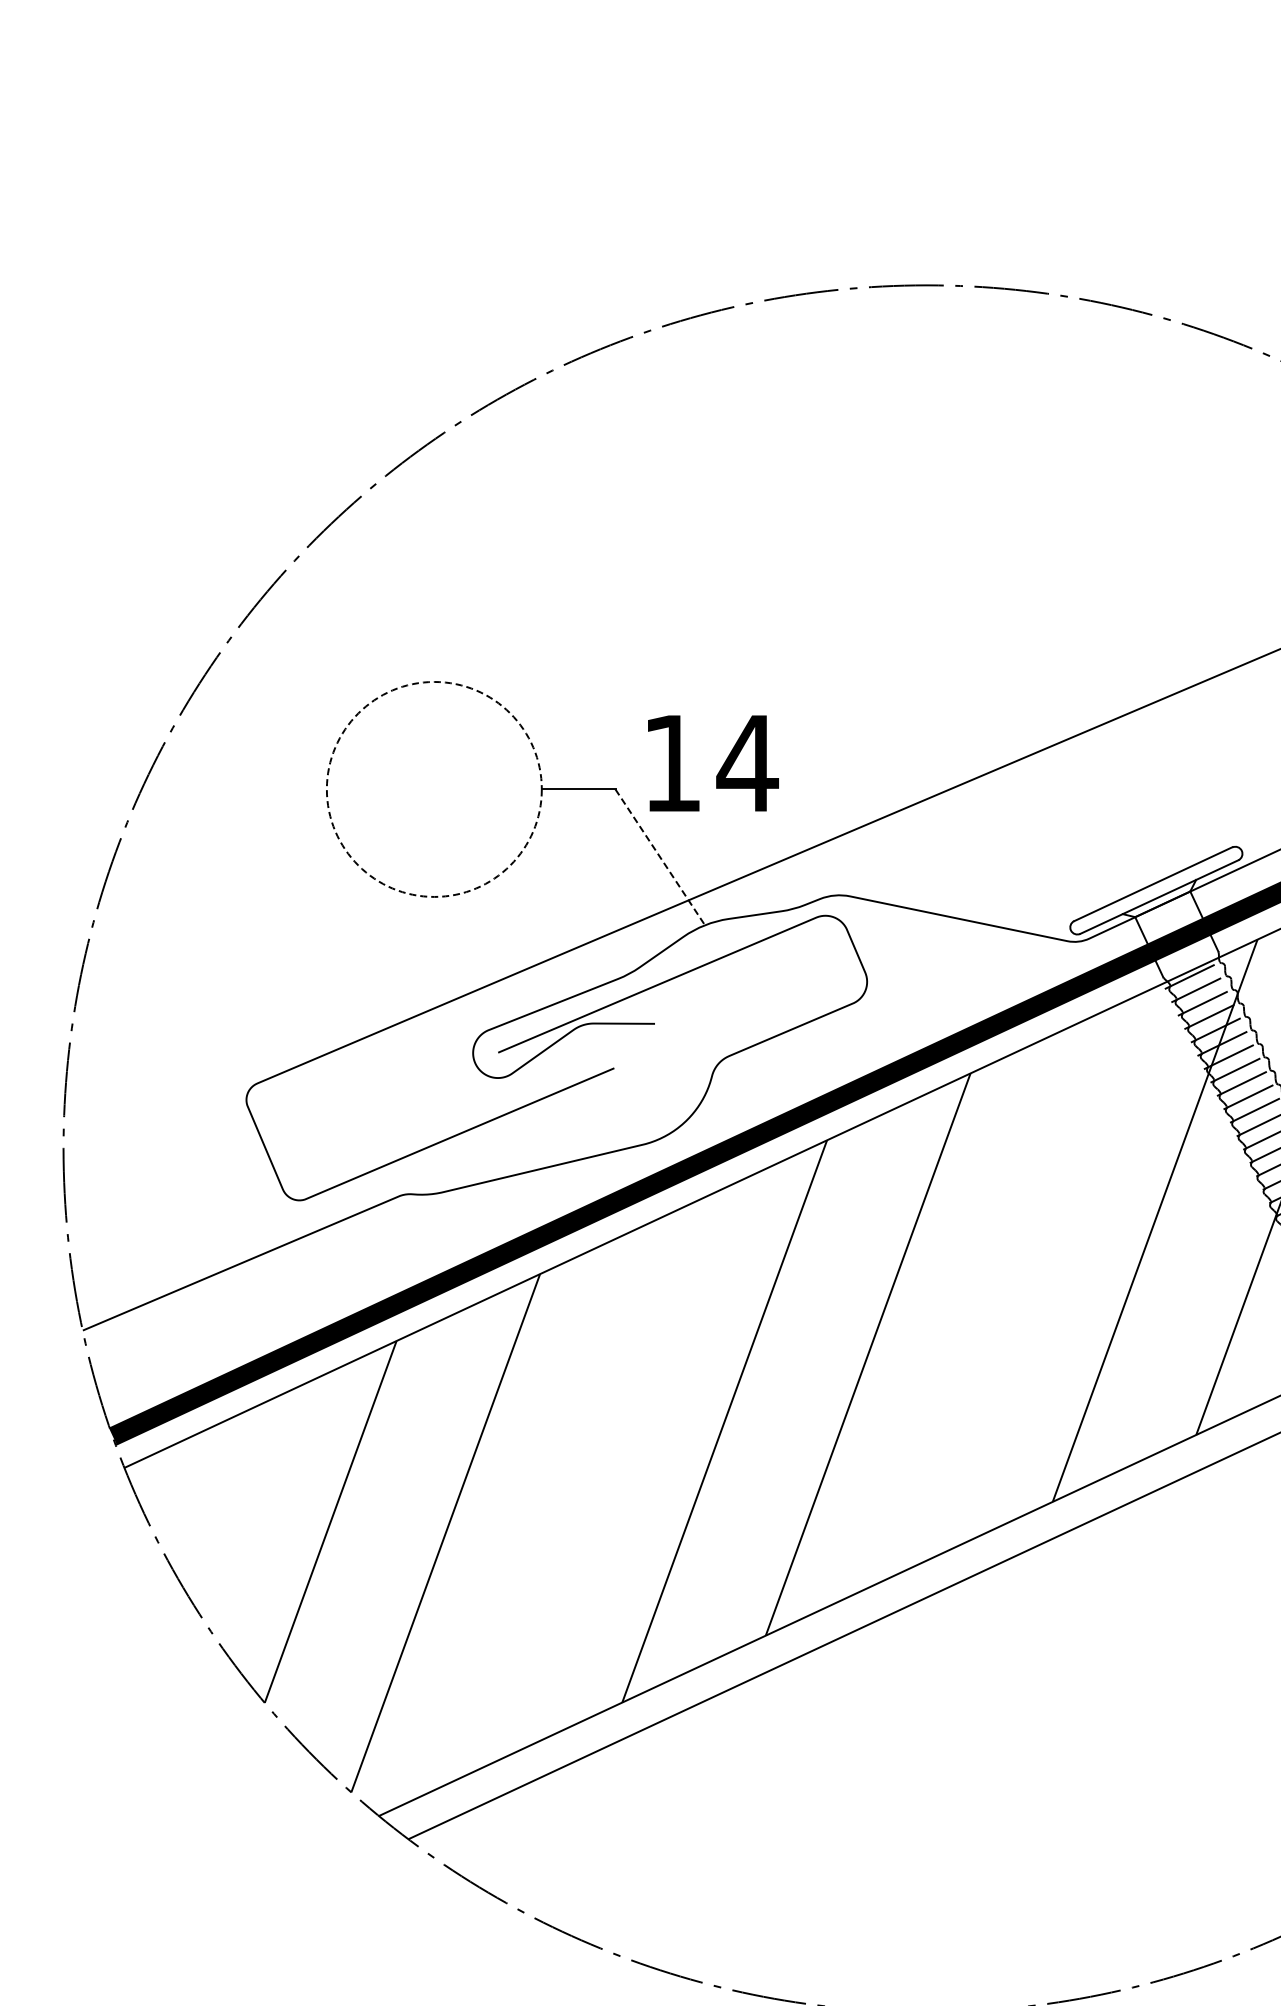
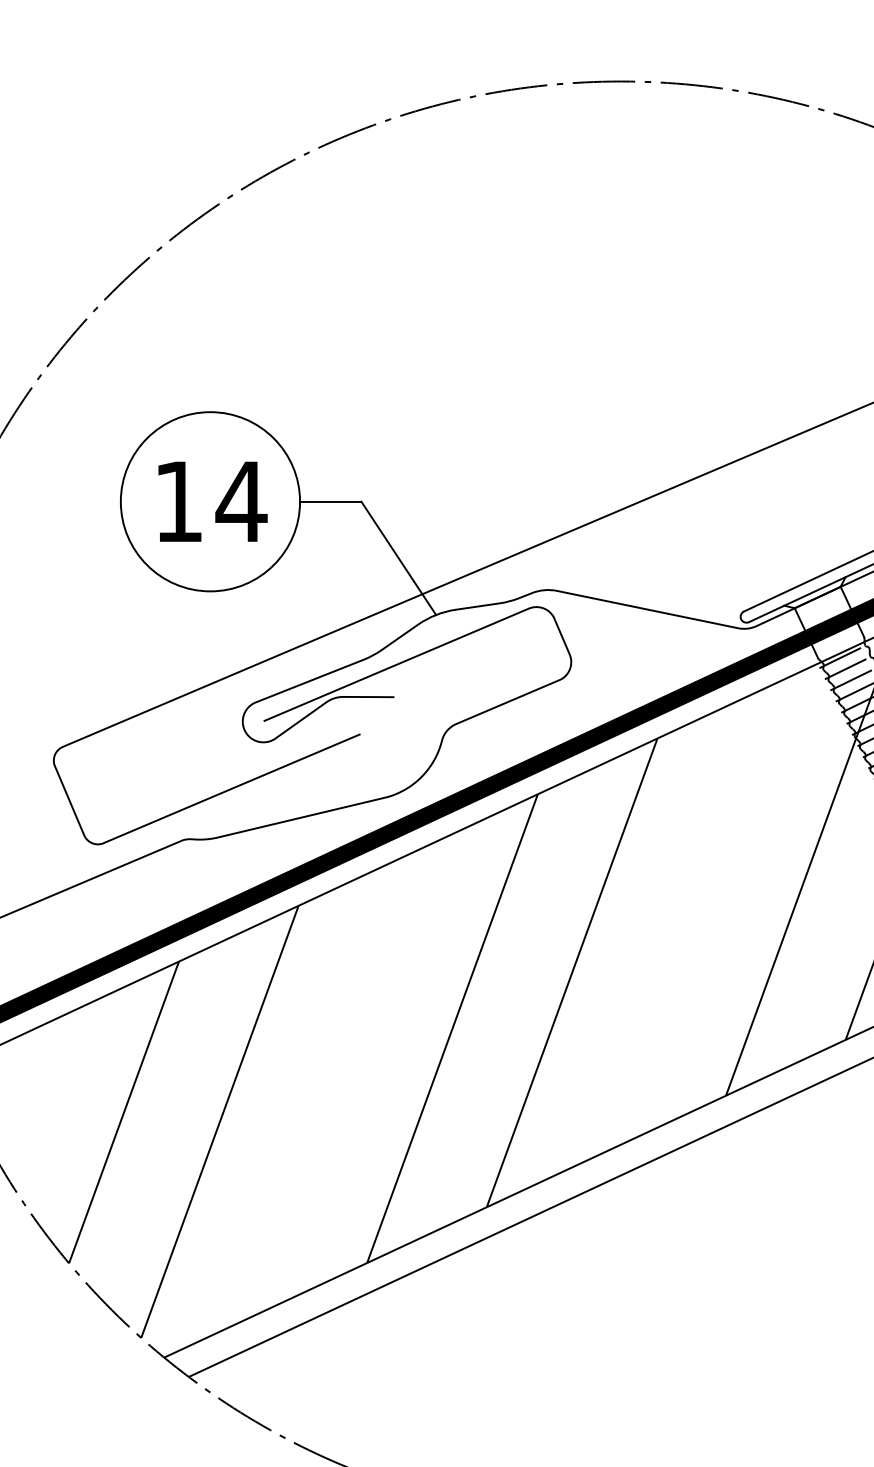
text: (713, 763) -> (213, 501), moved
circle: (433, 788) -> (209, 500), dashed -> solid
line: (660, 857) -> (398, 558), dashed -> solid

